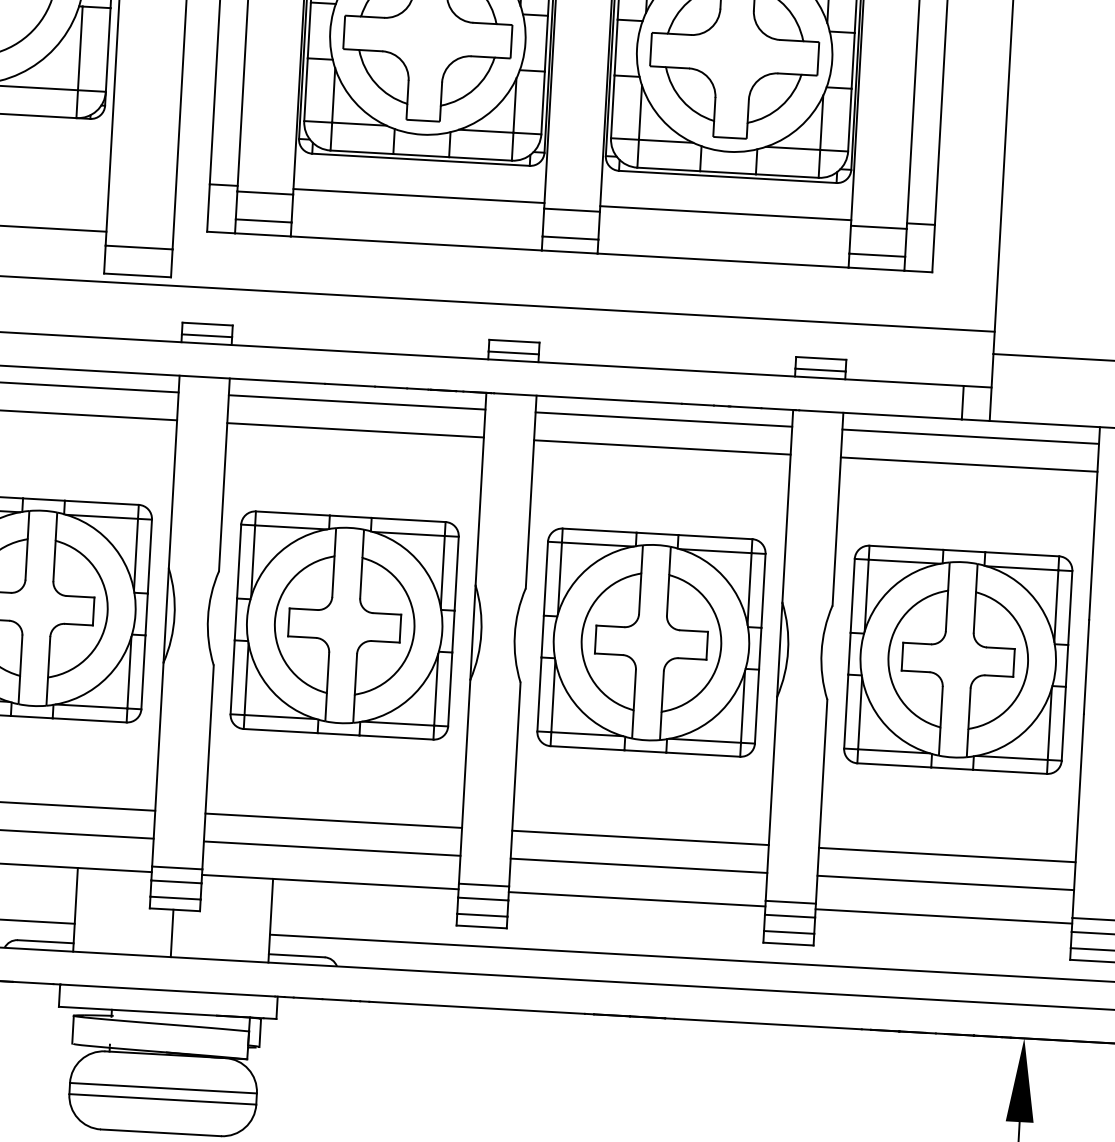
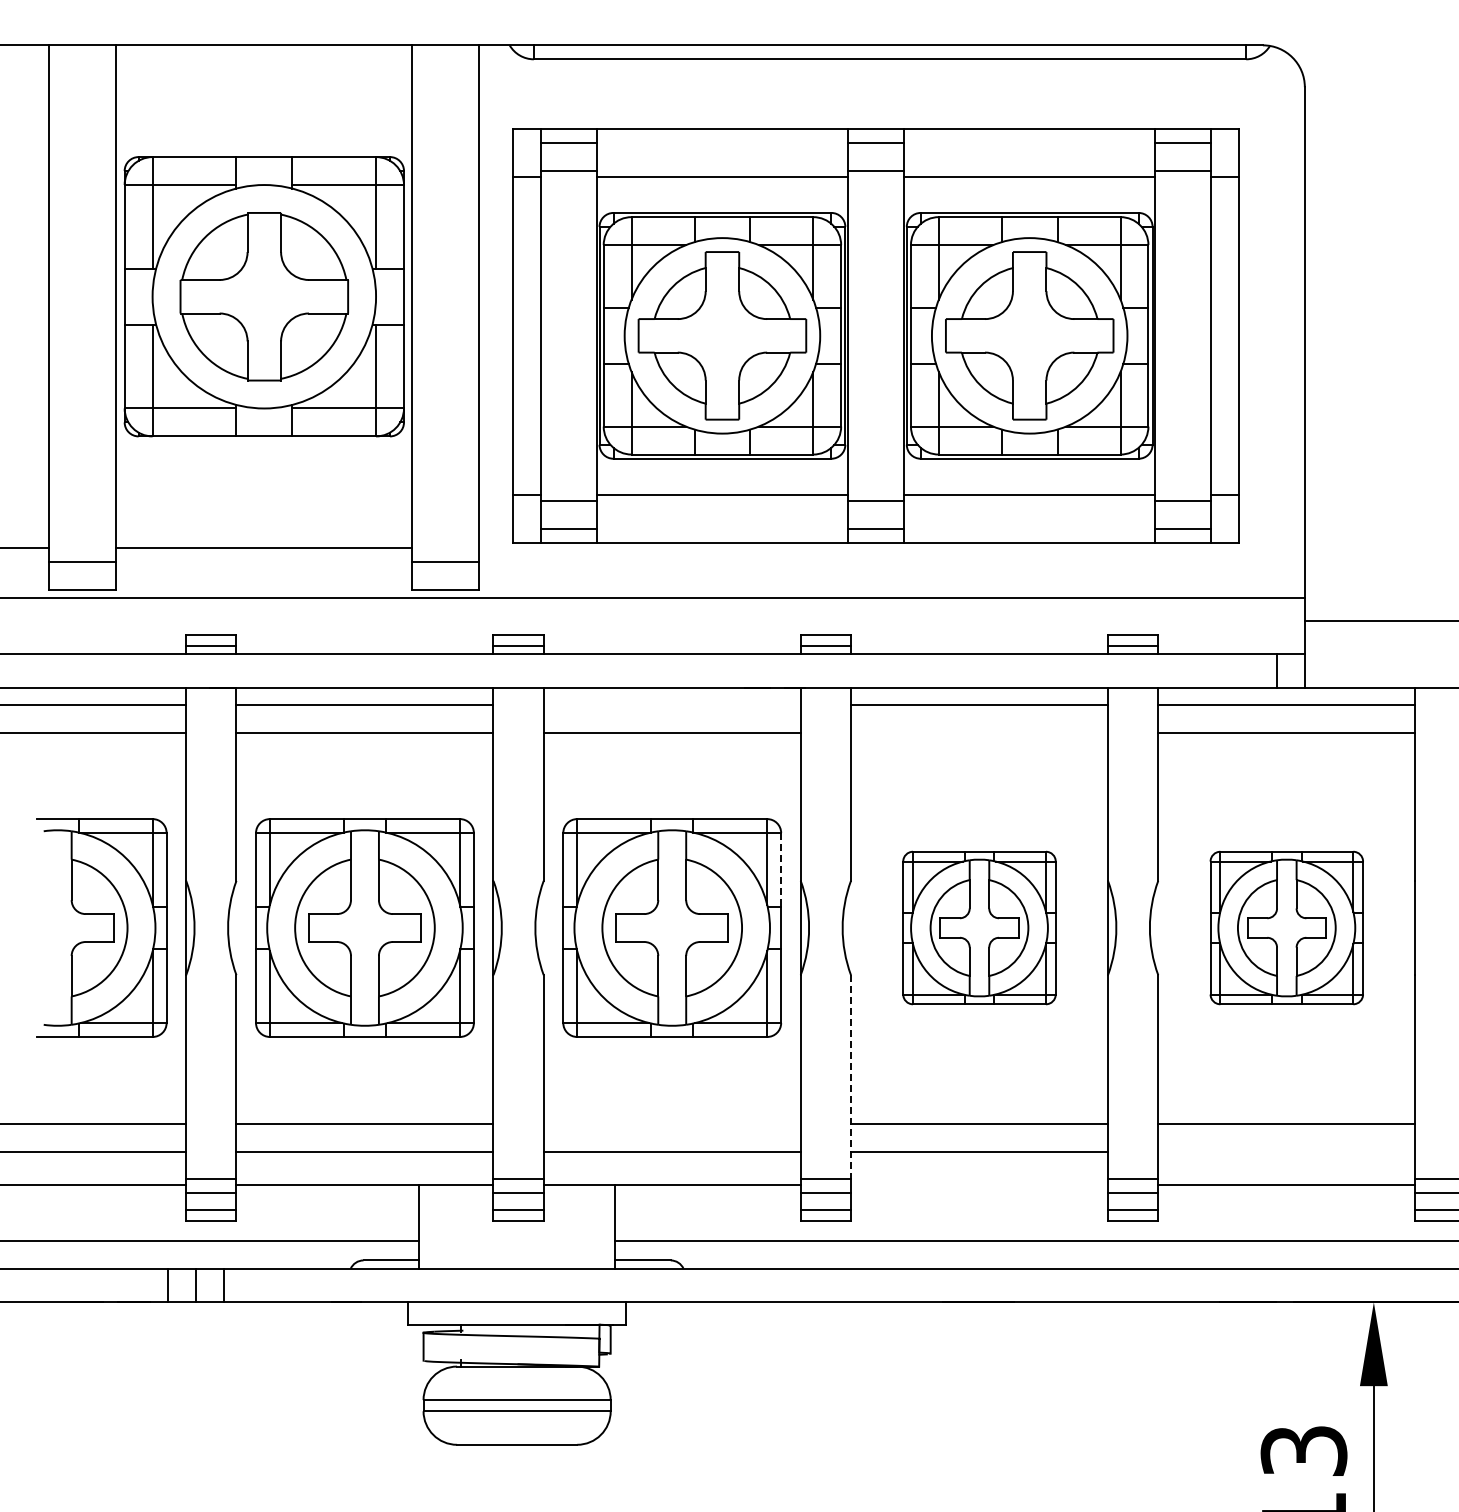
line: (356, 402) -> (671, 704), removed
line: (662, 447) -> (979, 732), removed
line: (456, 574) -> (781, 870), solid -> dashed
part: (651, 642) -> (979, 927), size x0.7
part: (958, 659) -> (1286, 927), size x0.7
line: (515, 784) -> (851, 1077), solid -> dashed
line: (333, 820) -> (671, 1123), removed
line: (945, 882) -> (1286, 1151), removed
line: (637, 899) -> (979, 1185), removed
line: (172, 932) -> (517, 1244), removed

